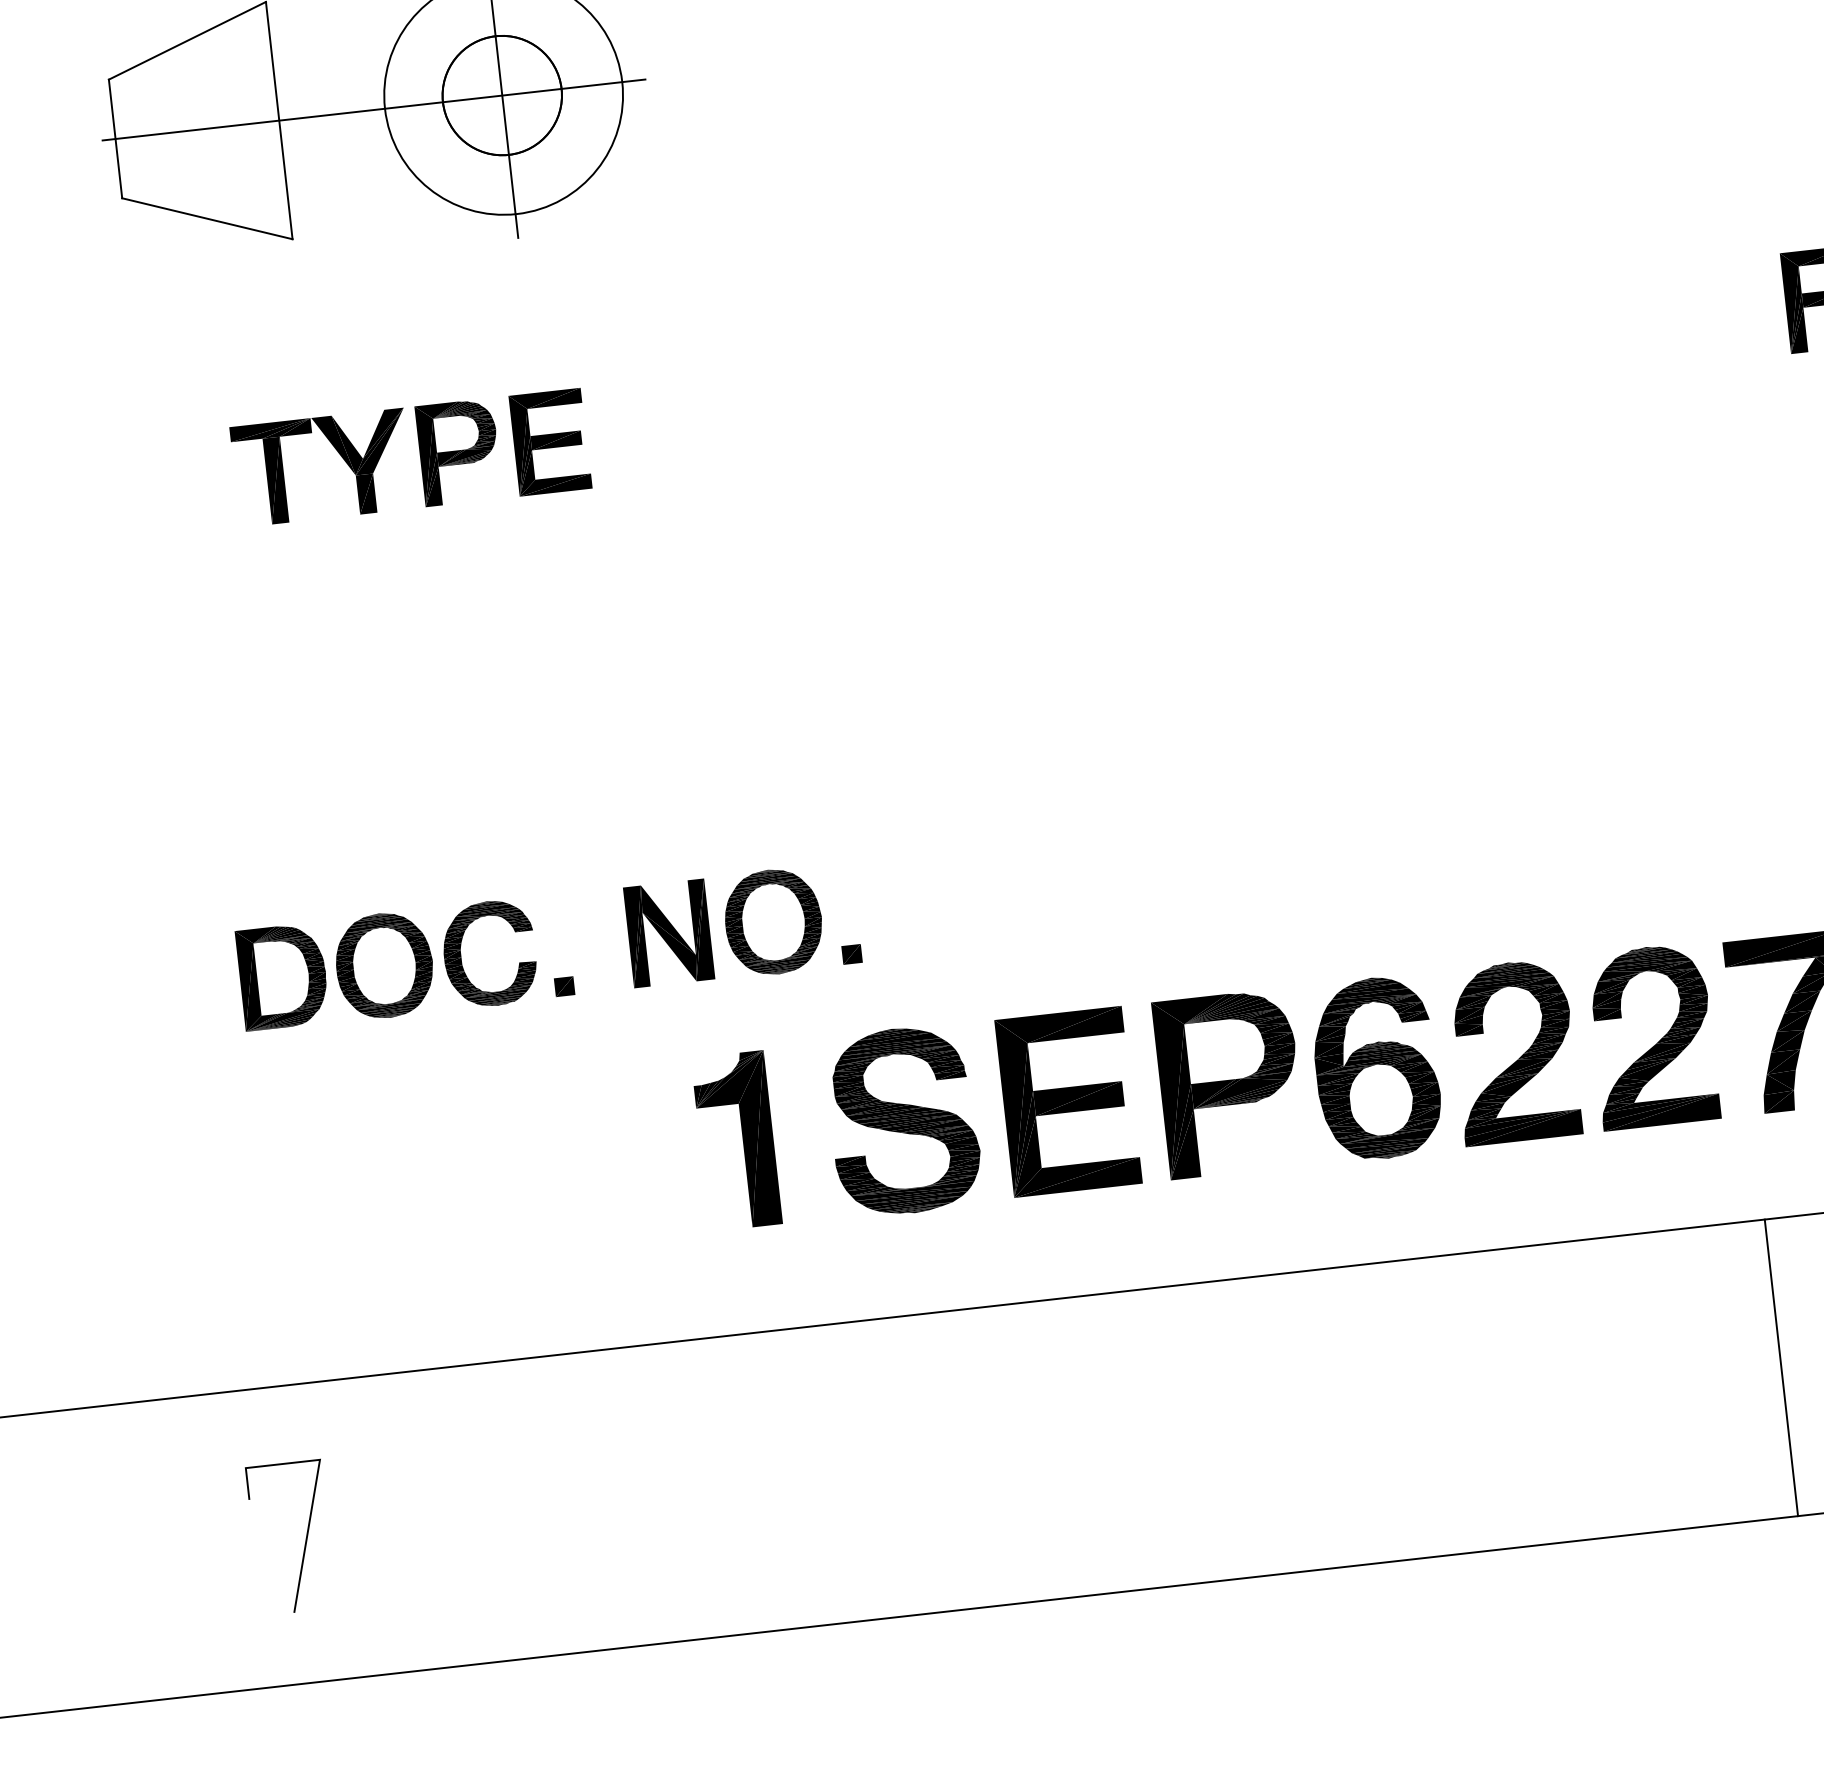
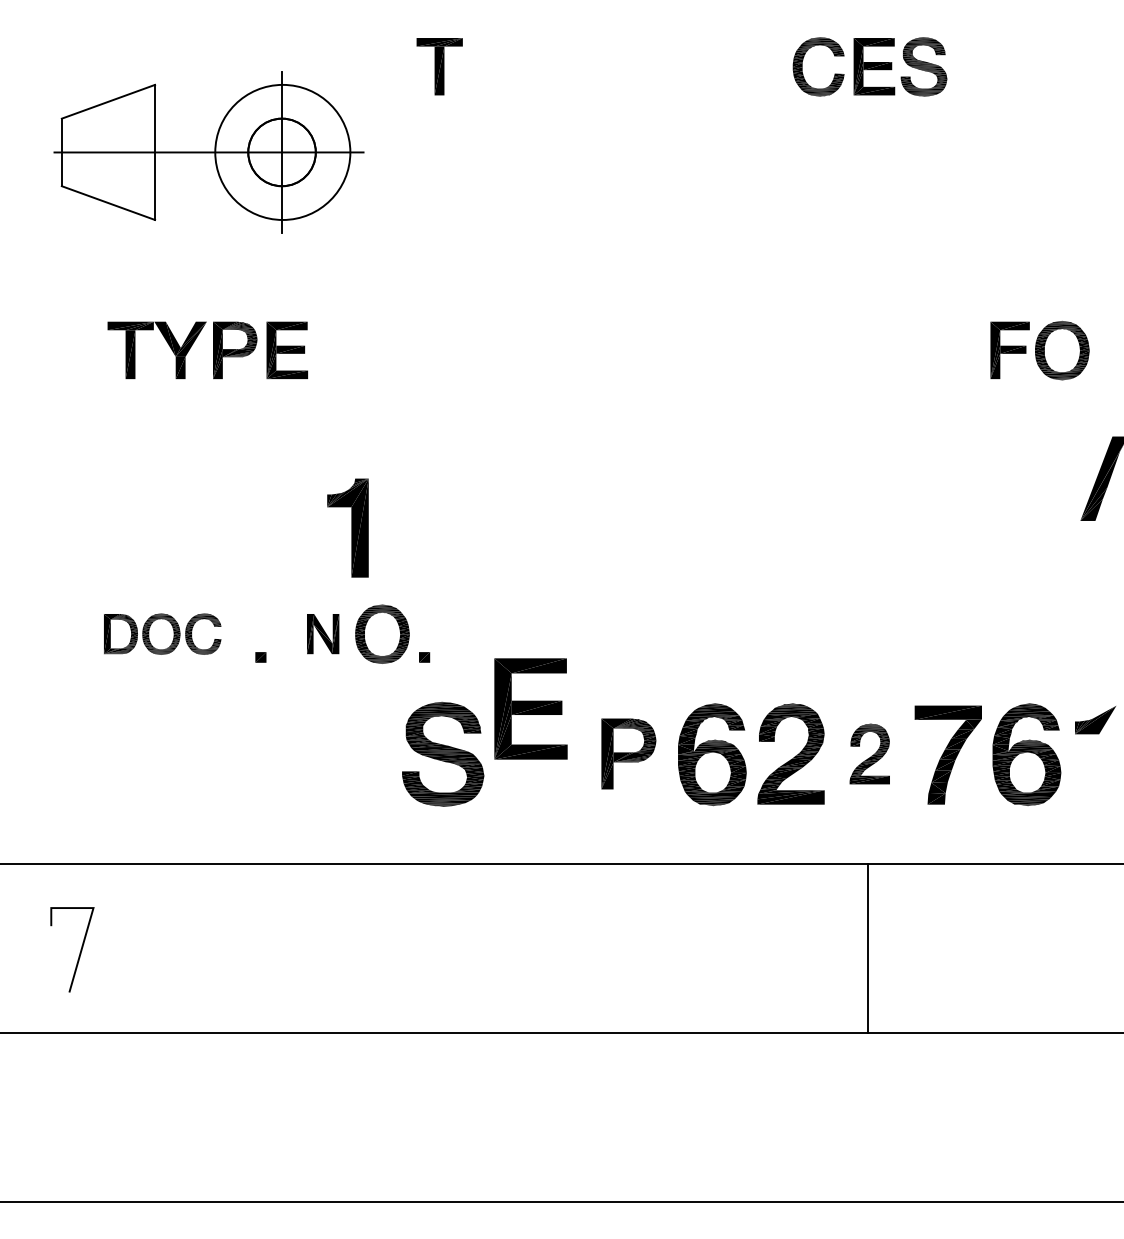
part: (669, 932) -> (323, 633), size x0.7
part: (387, 964) -> (162, 633), size x0.7
part: (1652, 1035) -> (869, 753), size x0.6
part: (1229, 1082) -> (628, 753), size x0.7
part: (1067, 1101) -> (530, 708), moved
part: (735, 1140) -> (347, 527), moved
line: (1782, 1367) -> (868, 948), moved

